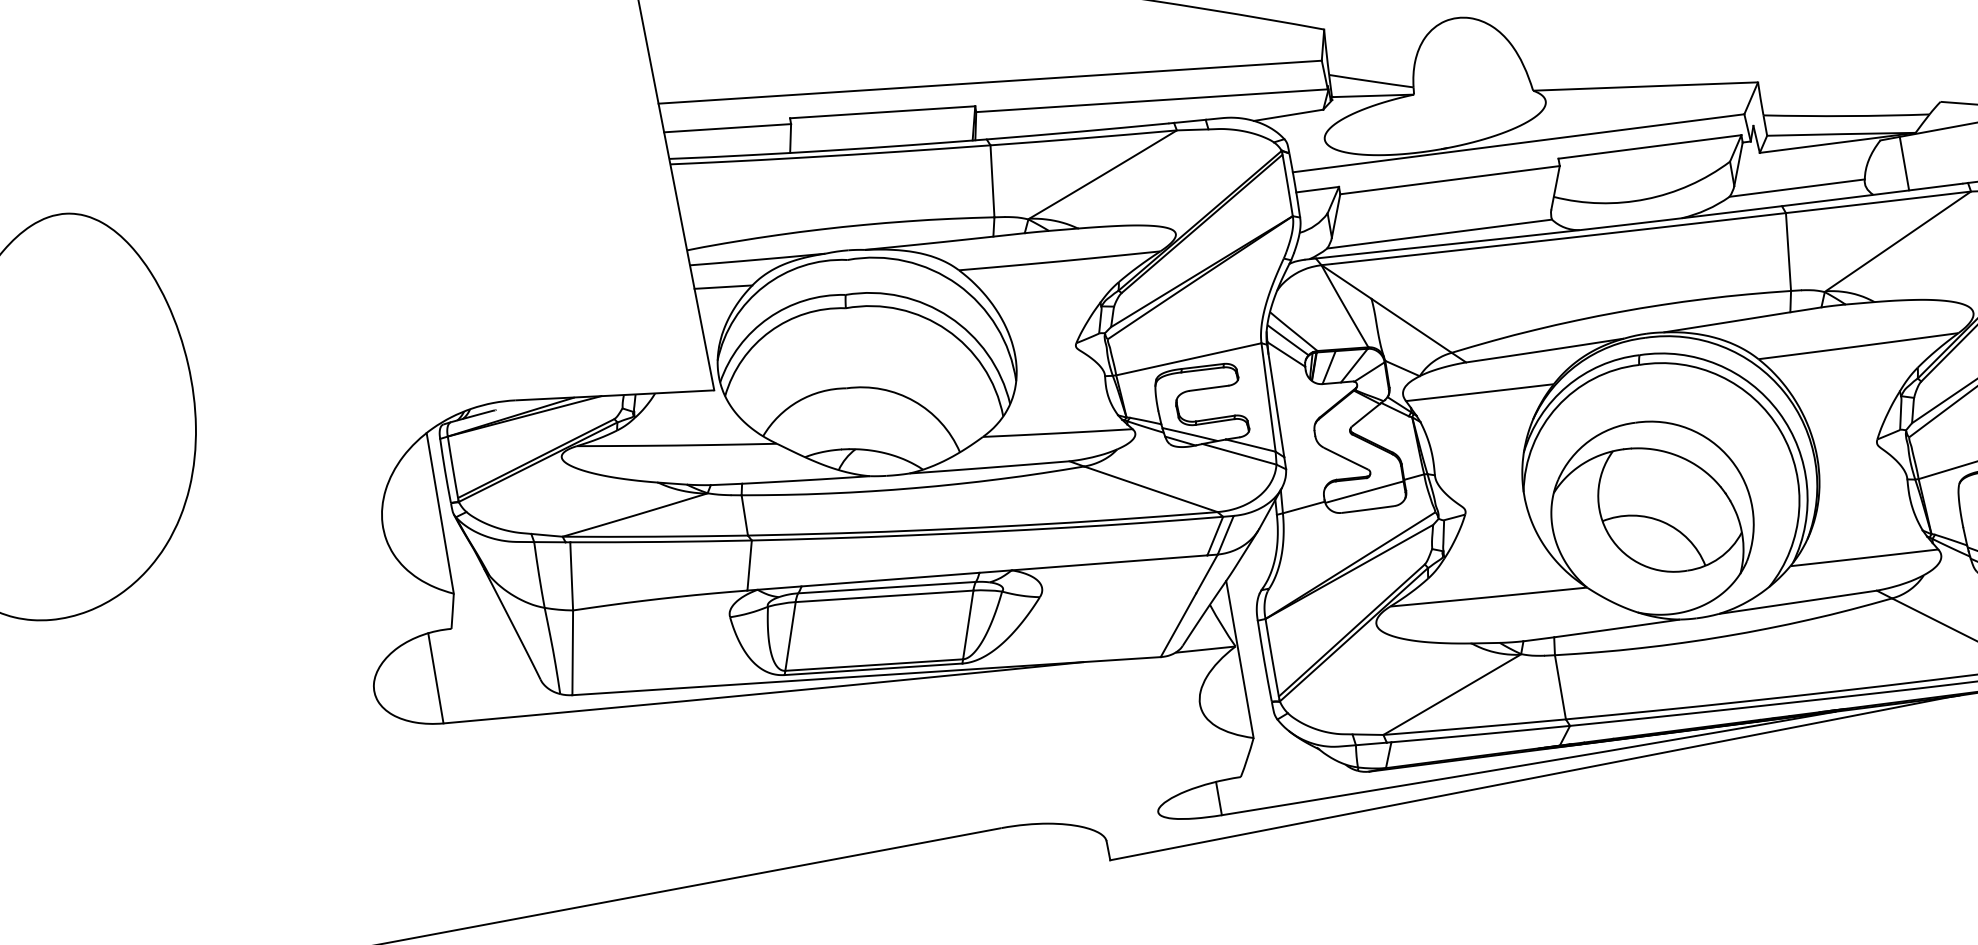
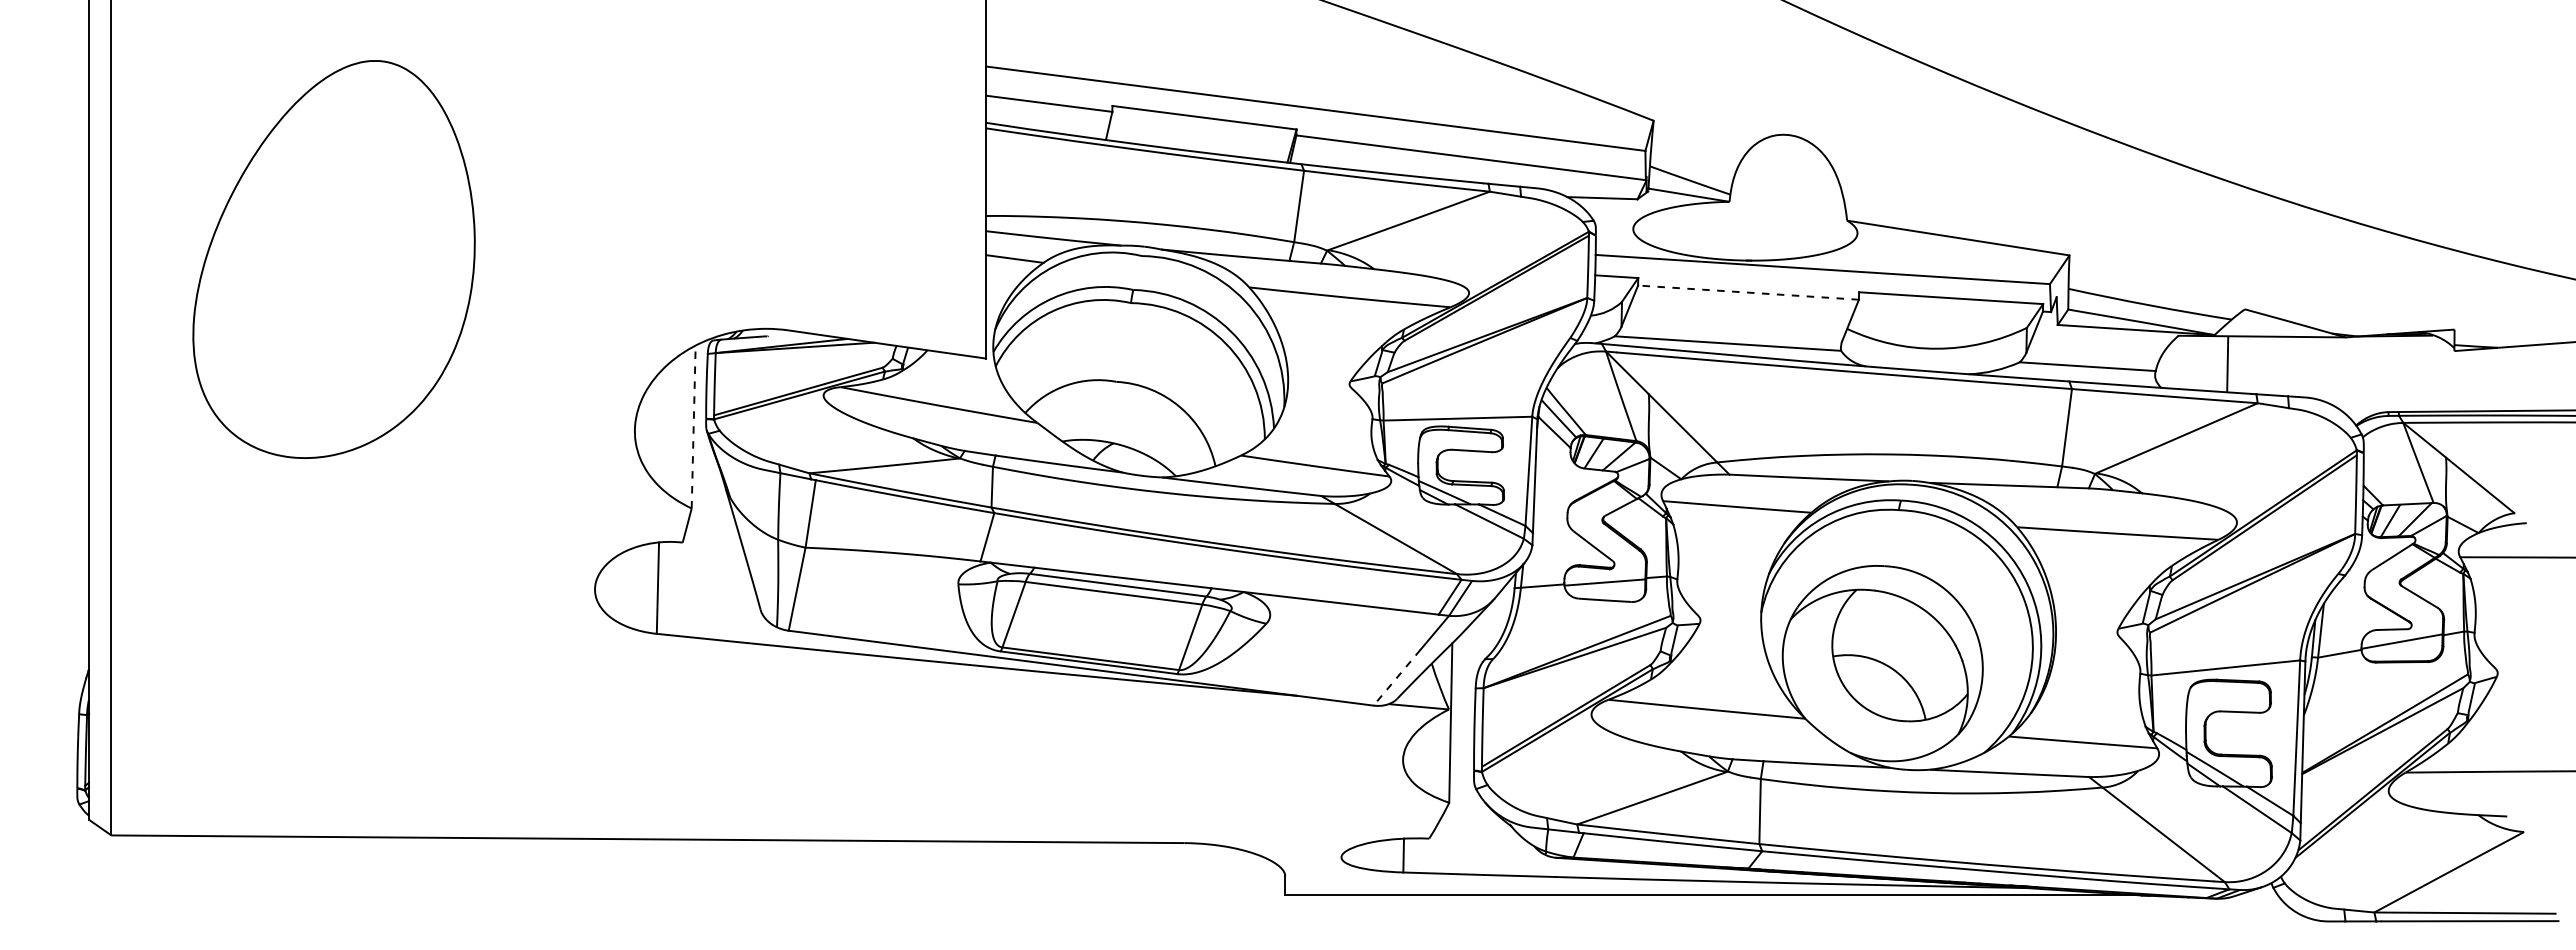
line: (1904, 163) -> (2227, 363), moved
line: (1450, 180) -> (1748, 292), solid -> dashed
line: (439, 512) -> (693, 426), solid -> dashed
line: (1178, 626) -> (1396, 678), solid -> dashed

